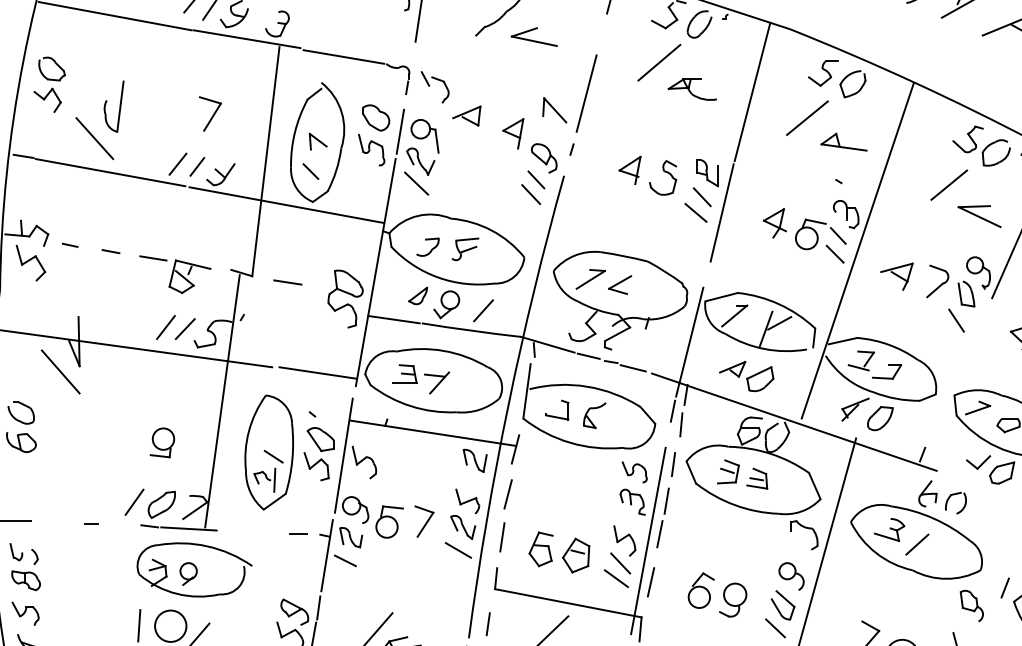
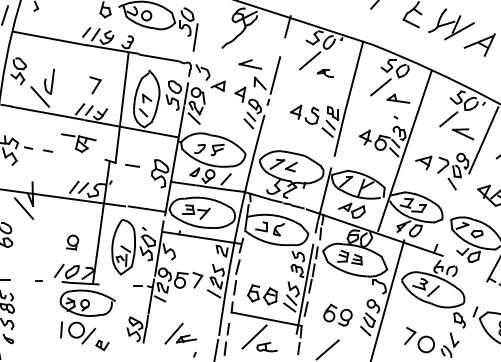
part: (534, 36) -> (250, 64), moved
part: (691, 89) -> (325, 73), size x0.7
part: (174, 273) -> (78, 142), moved

